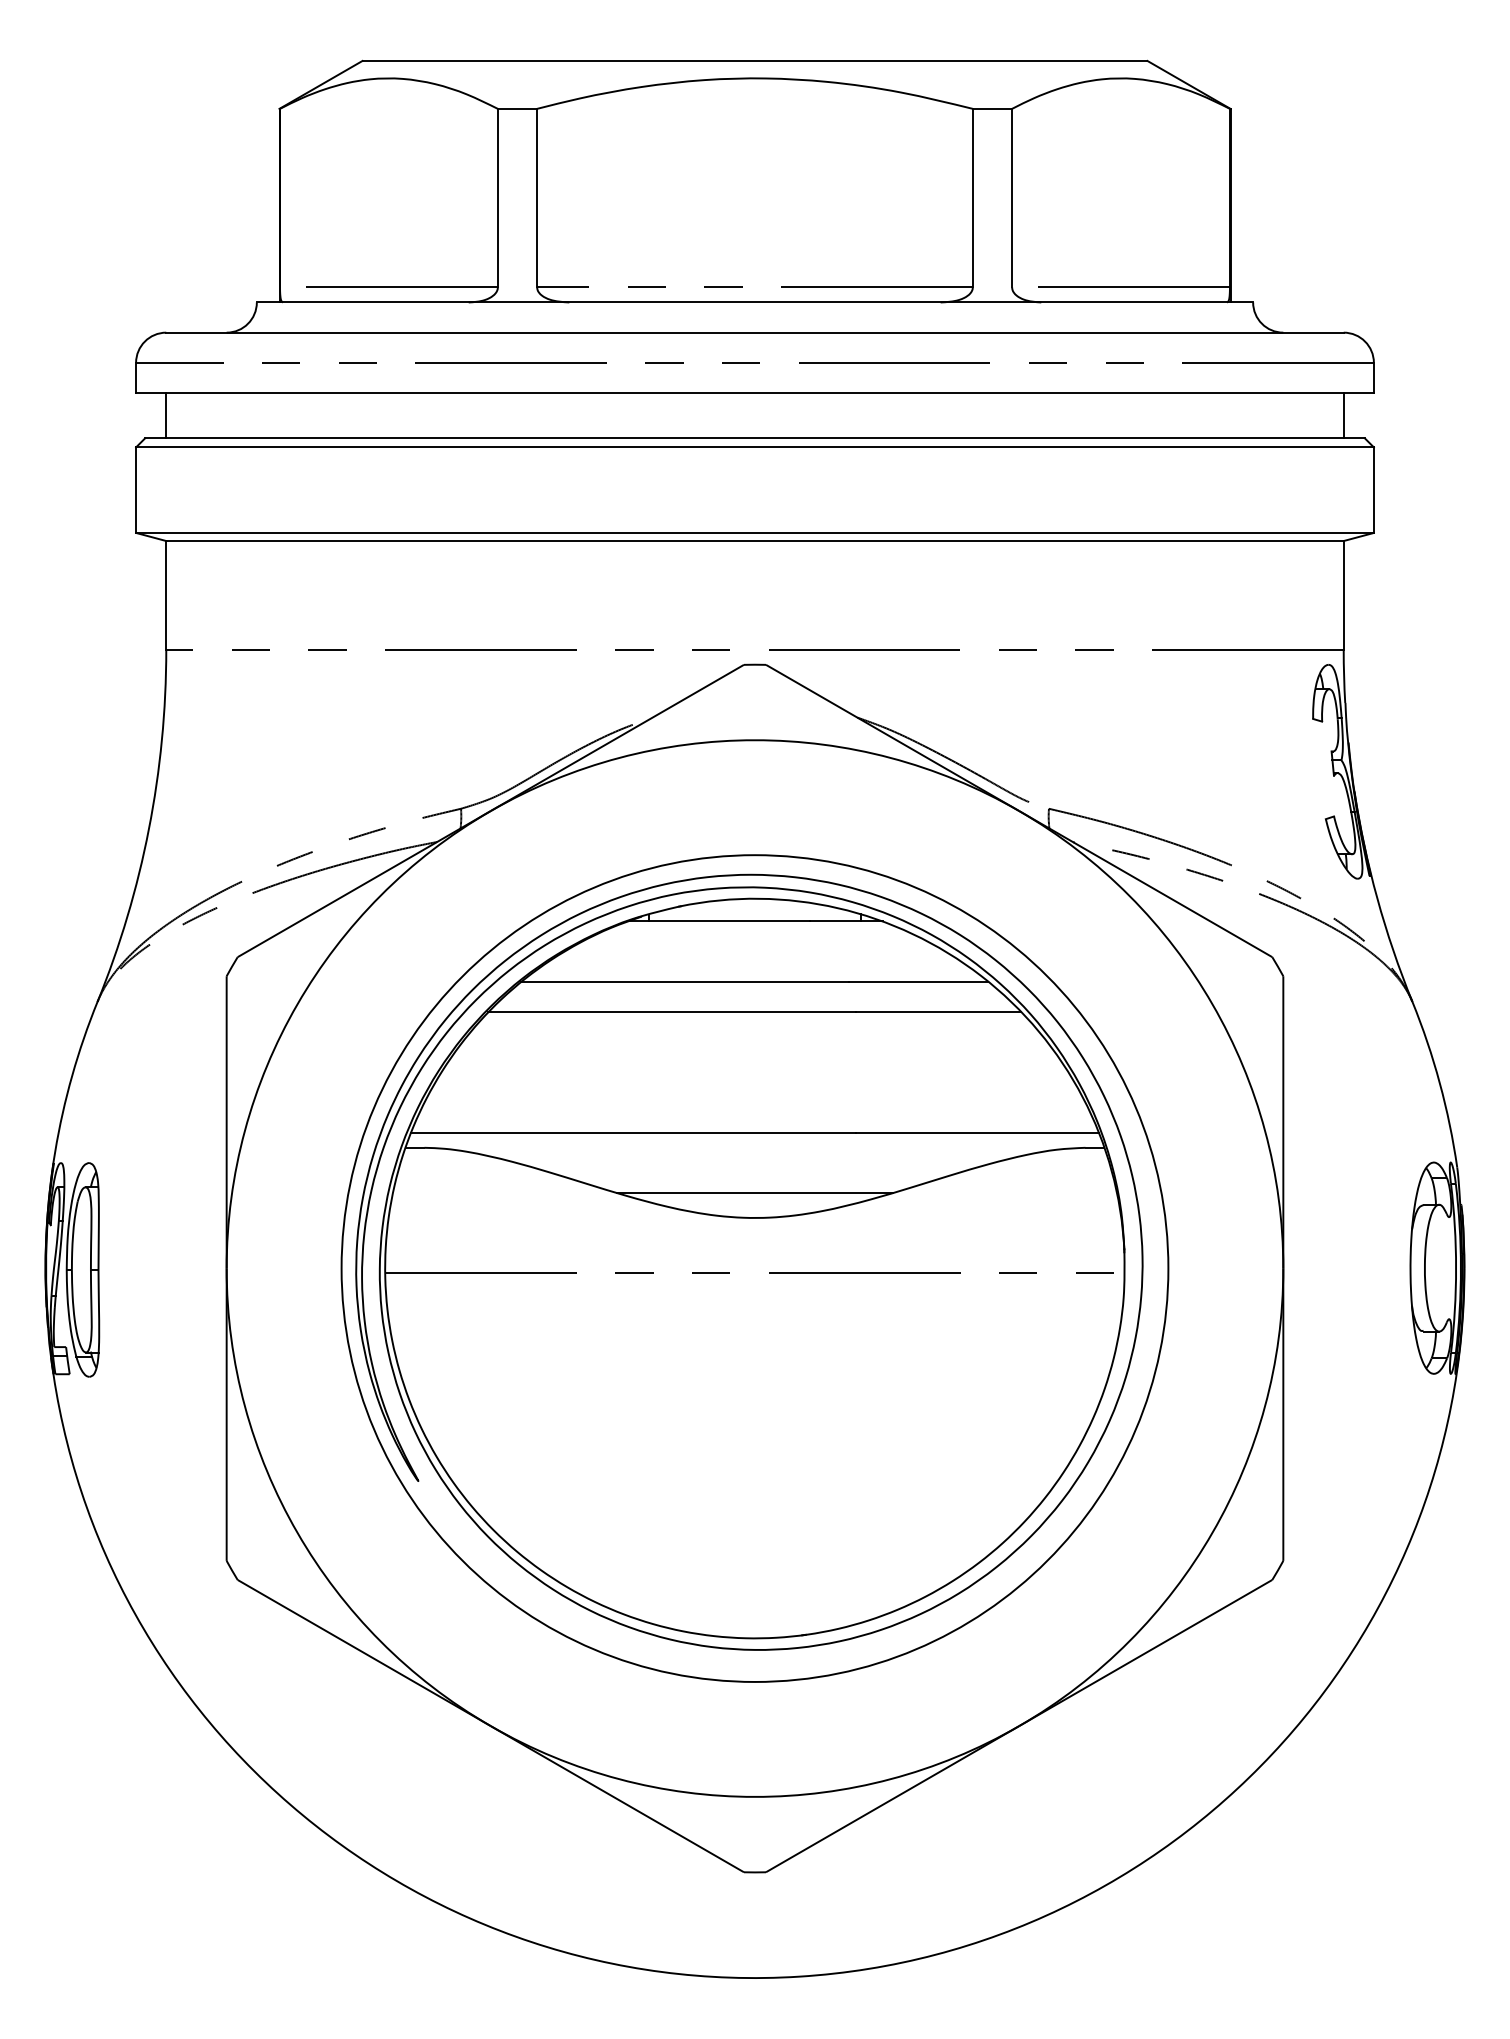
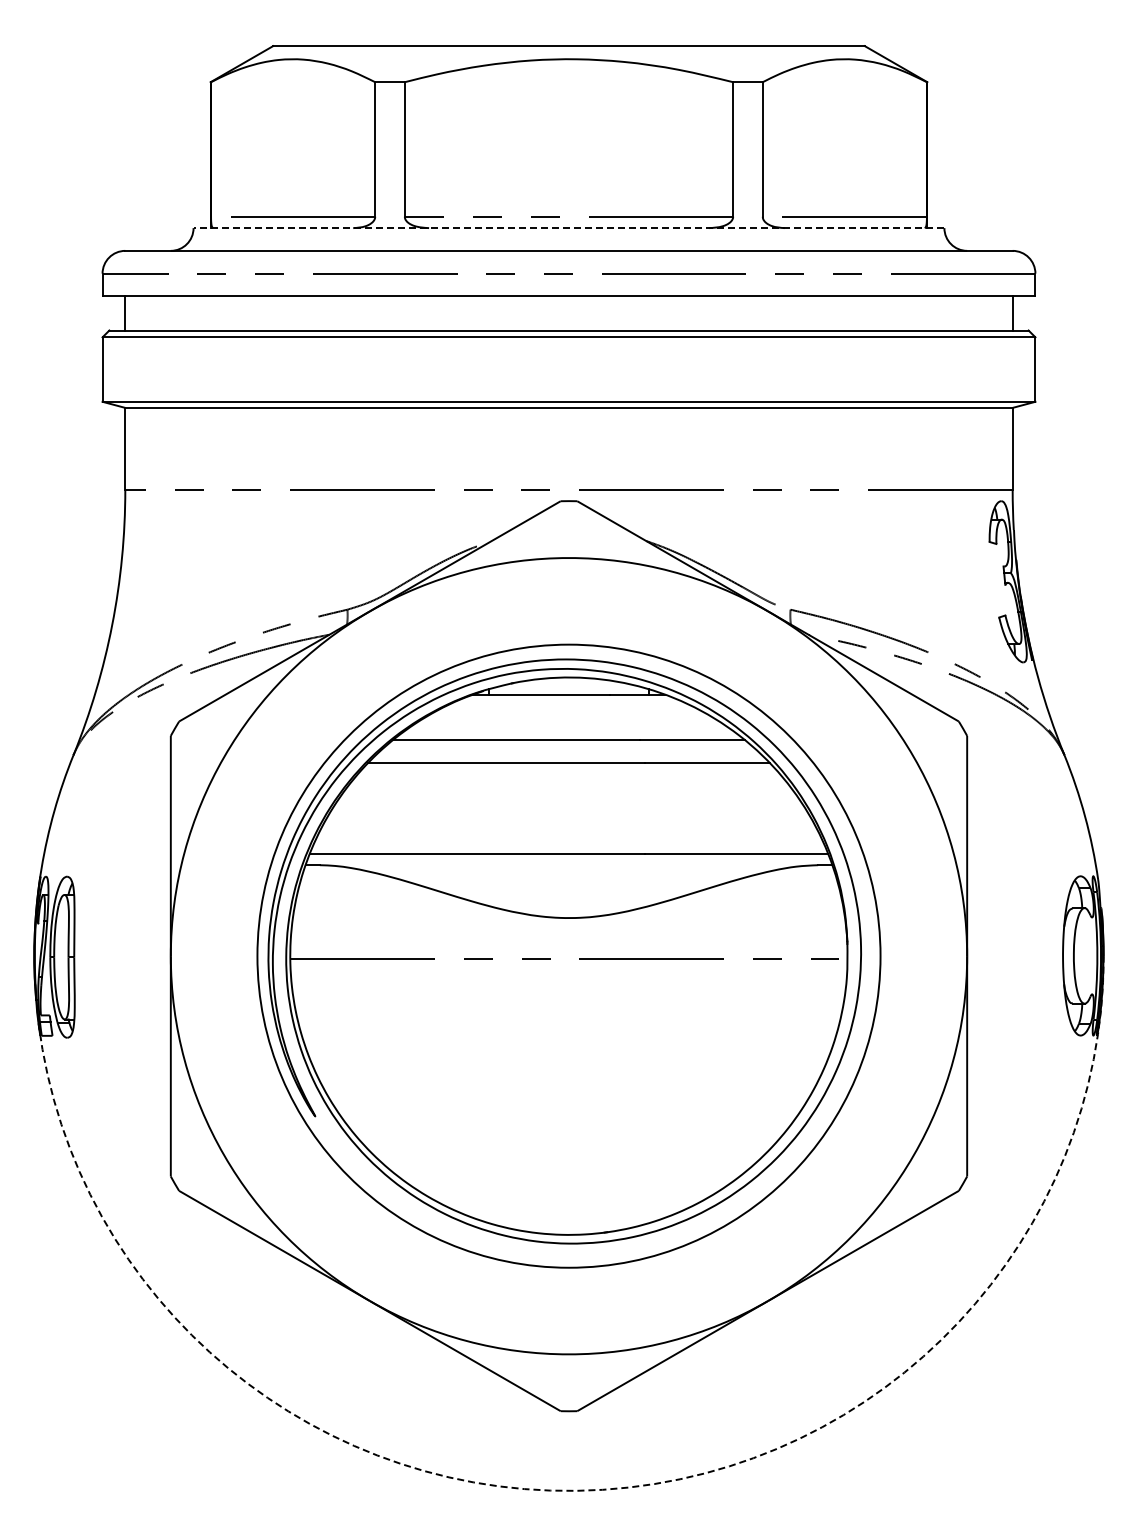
line: (754, 302) -> (568, 228), solid -> dashed
line: (754, 1193) -> (568, 899), removed
arc: (799, 1976) -> (602, 1489), solid -> dashed

